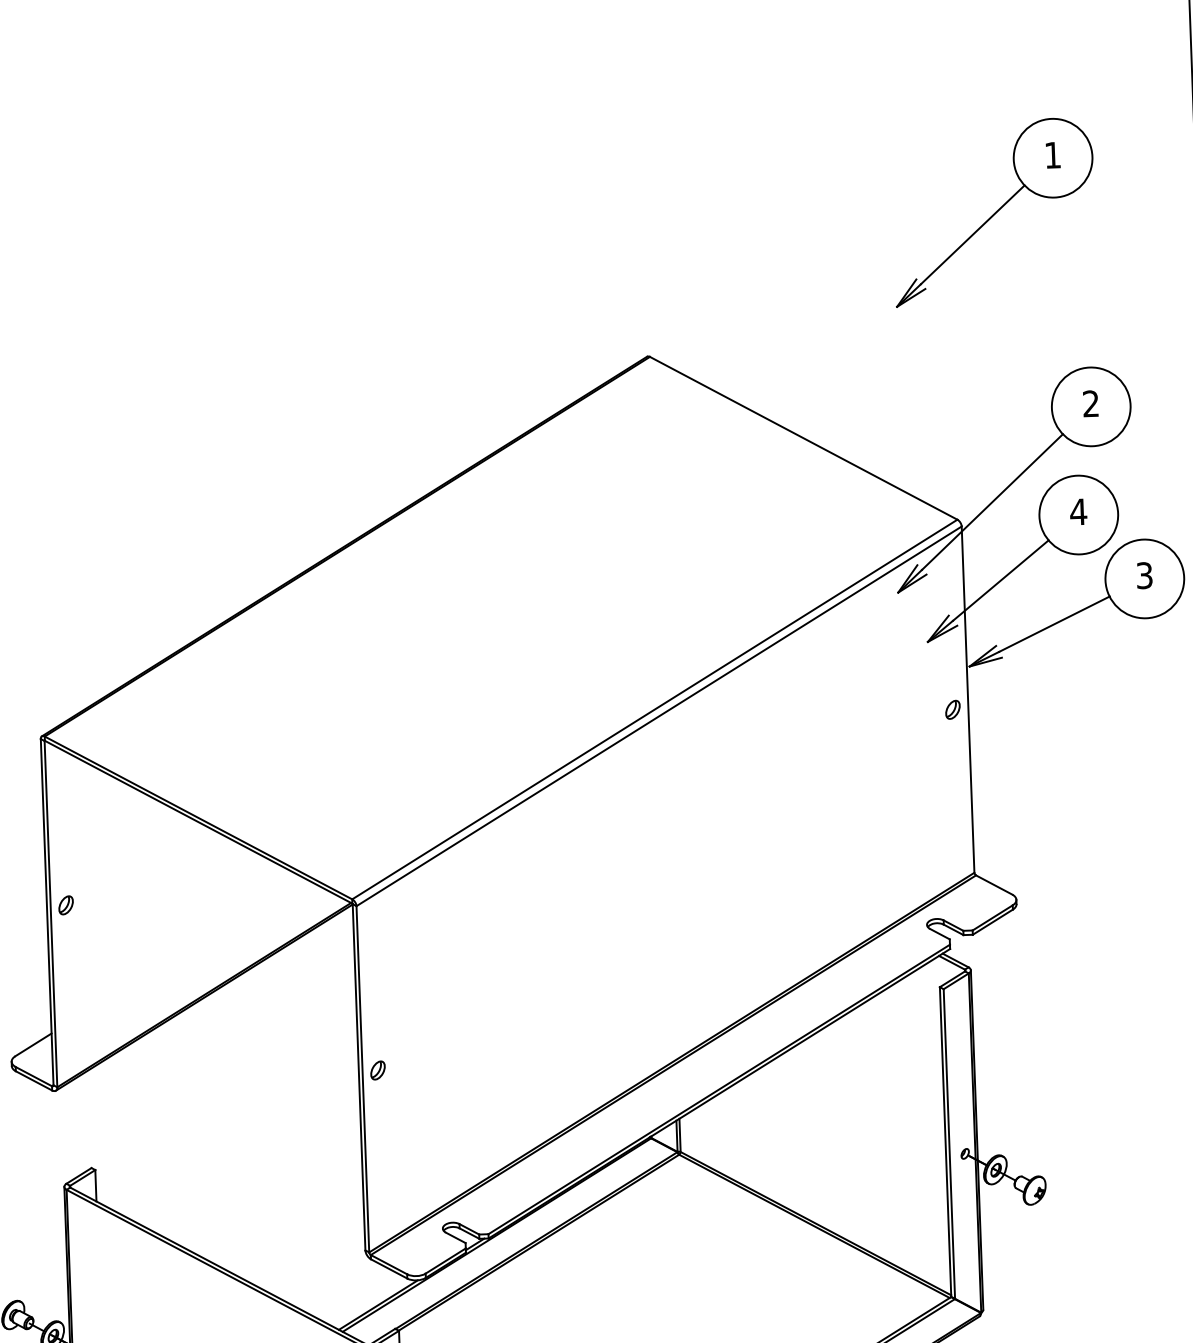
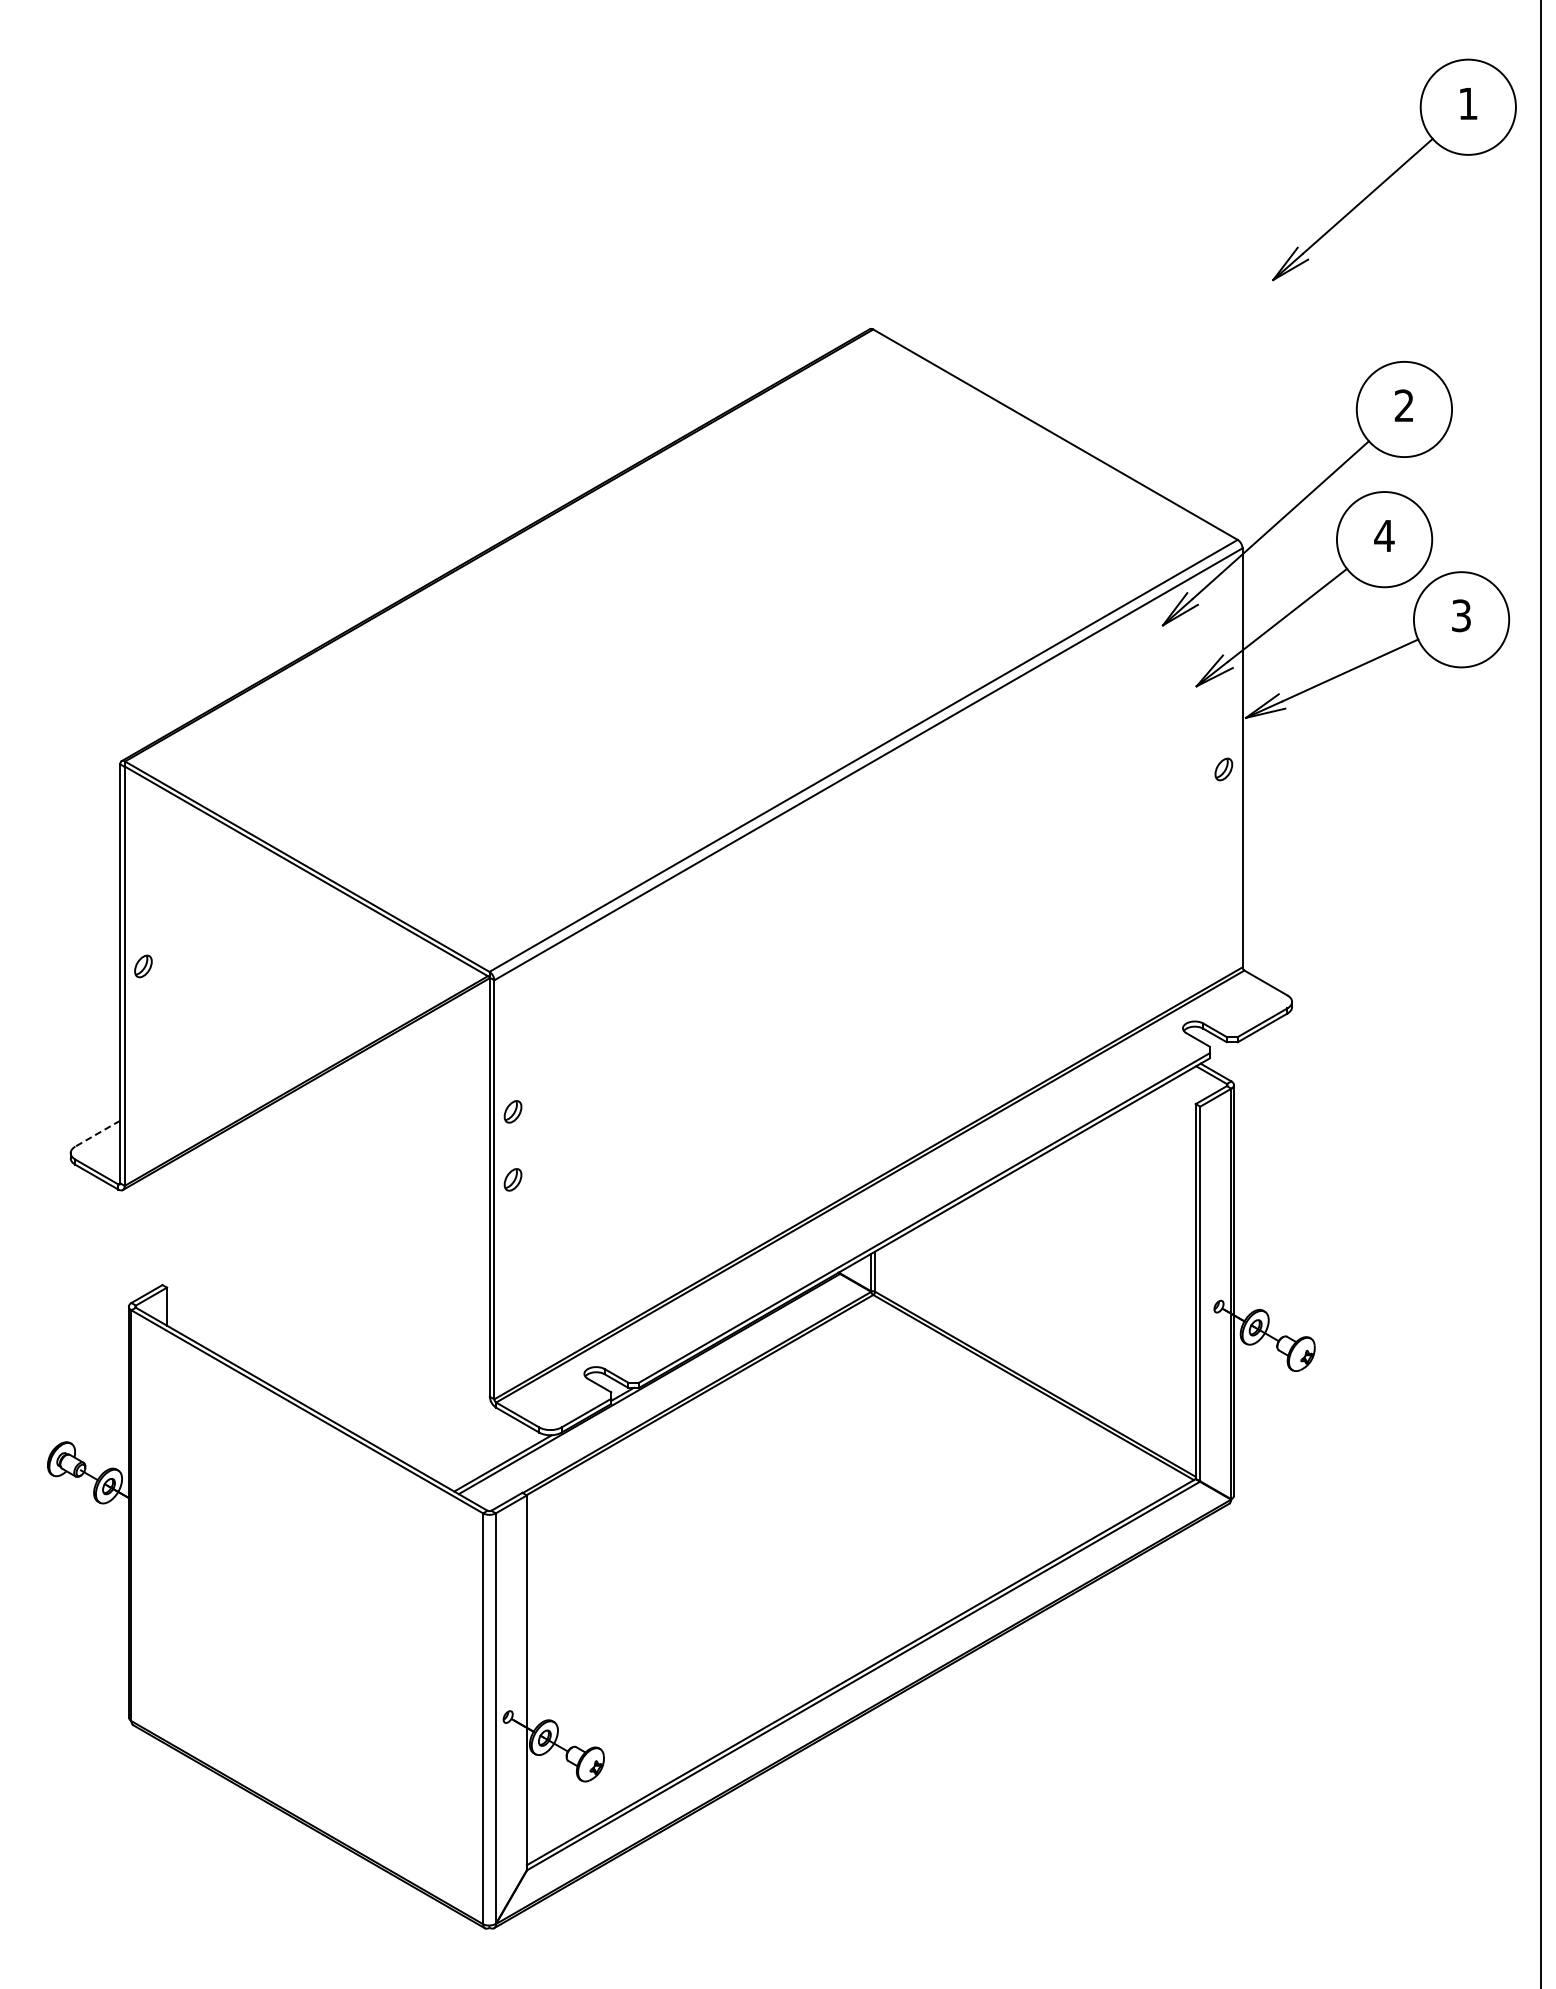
part: (993, 211) -> (1394, 169), moved
part: (375, 1014) -> (512, 1111), added
line: (33, 1044) -> (97, 1133), solid -> dashed

